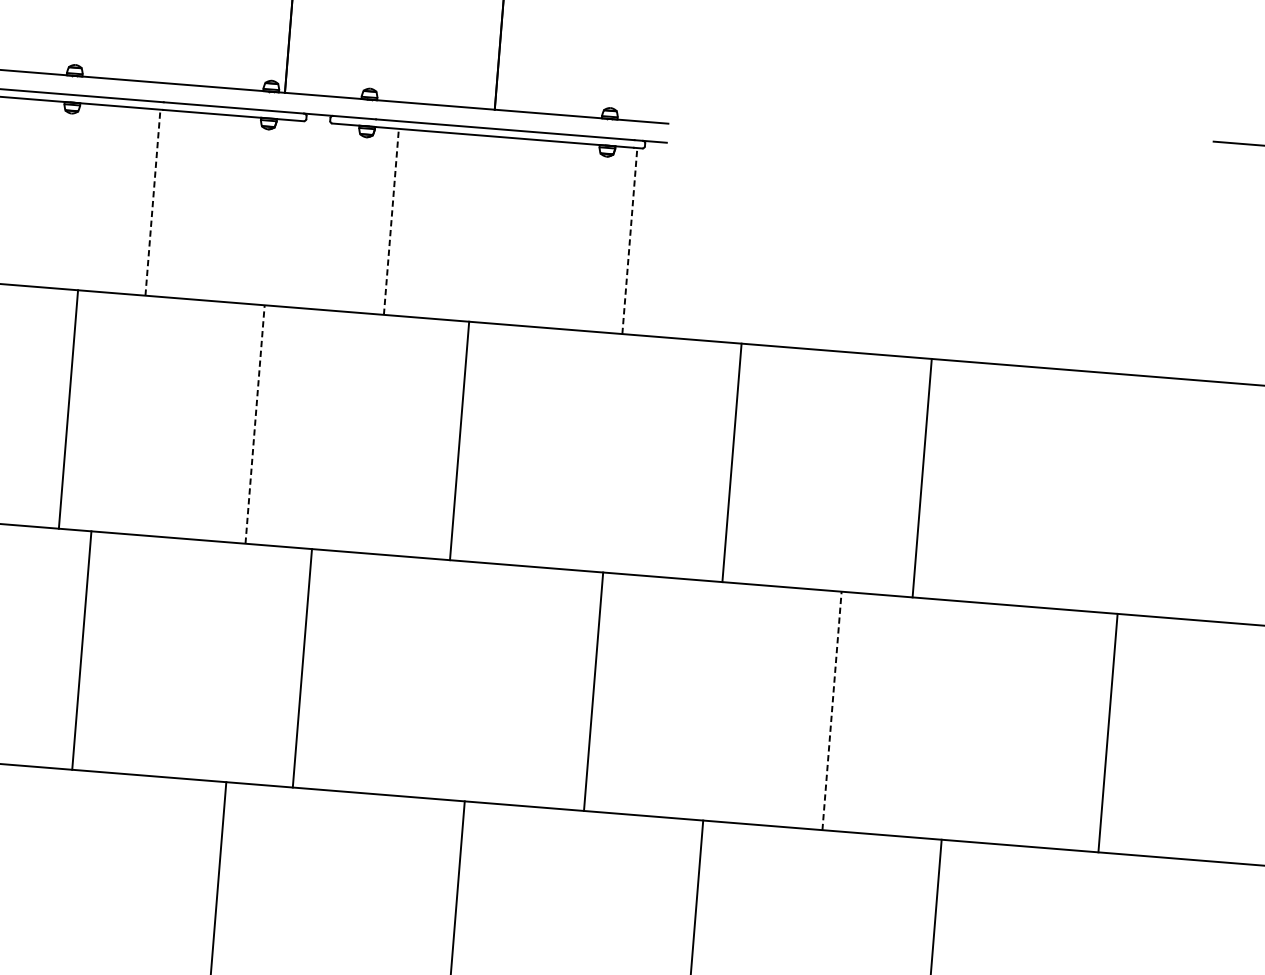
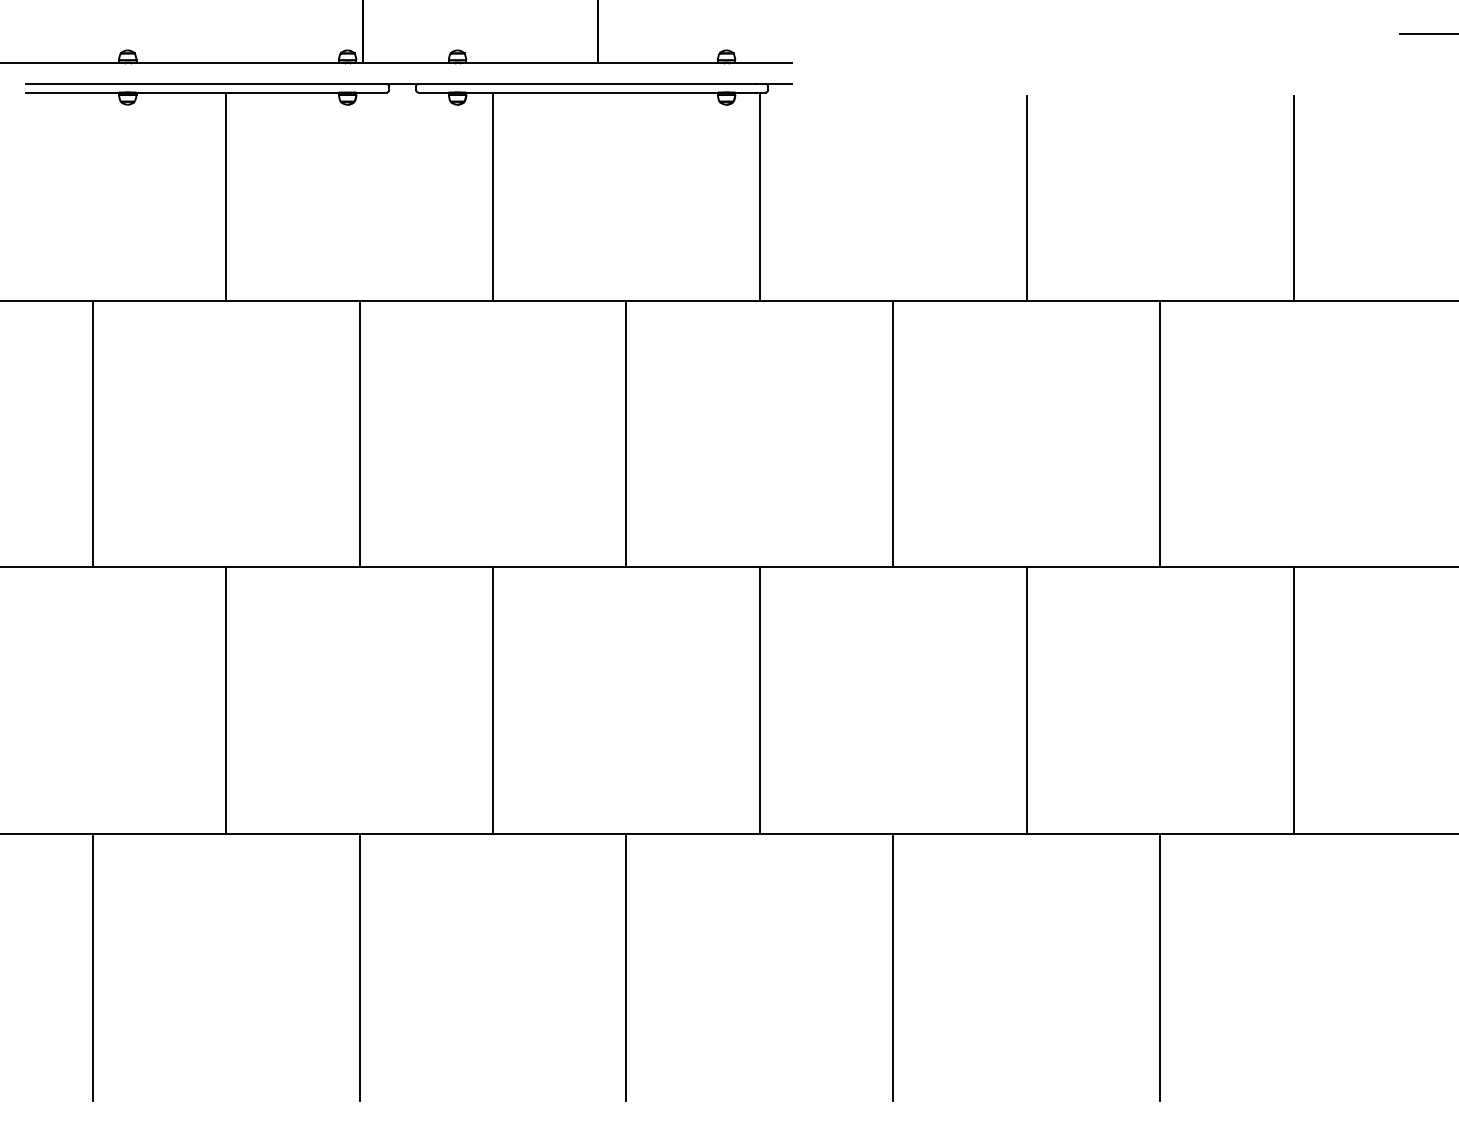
line: (153, 202) -> (226, 196), dashed -> solid
line: (391, 221) -> (493, 196), dashed -> solid
line: (629, 240) -> (759, 196), dashed -> solid
line: (867, 261) -> (1026, 198), added
line: (1106, 281) -> (1293, 198), added
line: (68, 408) -> (92, 433), moved
line: (255, 423) -> (359, 433), dashed -> solid
line: (459, 440) -> (626, 433), moved
line: (922, 477) -> (1160, 433), moved
line: (82, 650) -> (226, 700), moved
line: (302, 667) -> (493, 700), moved
line: (831, 710) -> (1026, 700), dashed -> solid
line: (1108, 732) -> (1293, 700), moved

